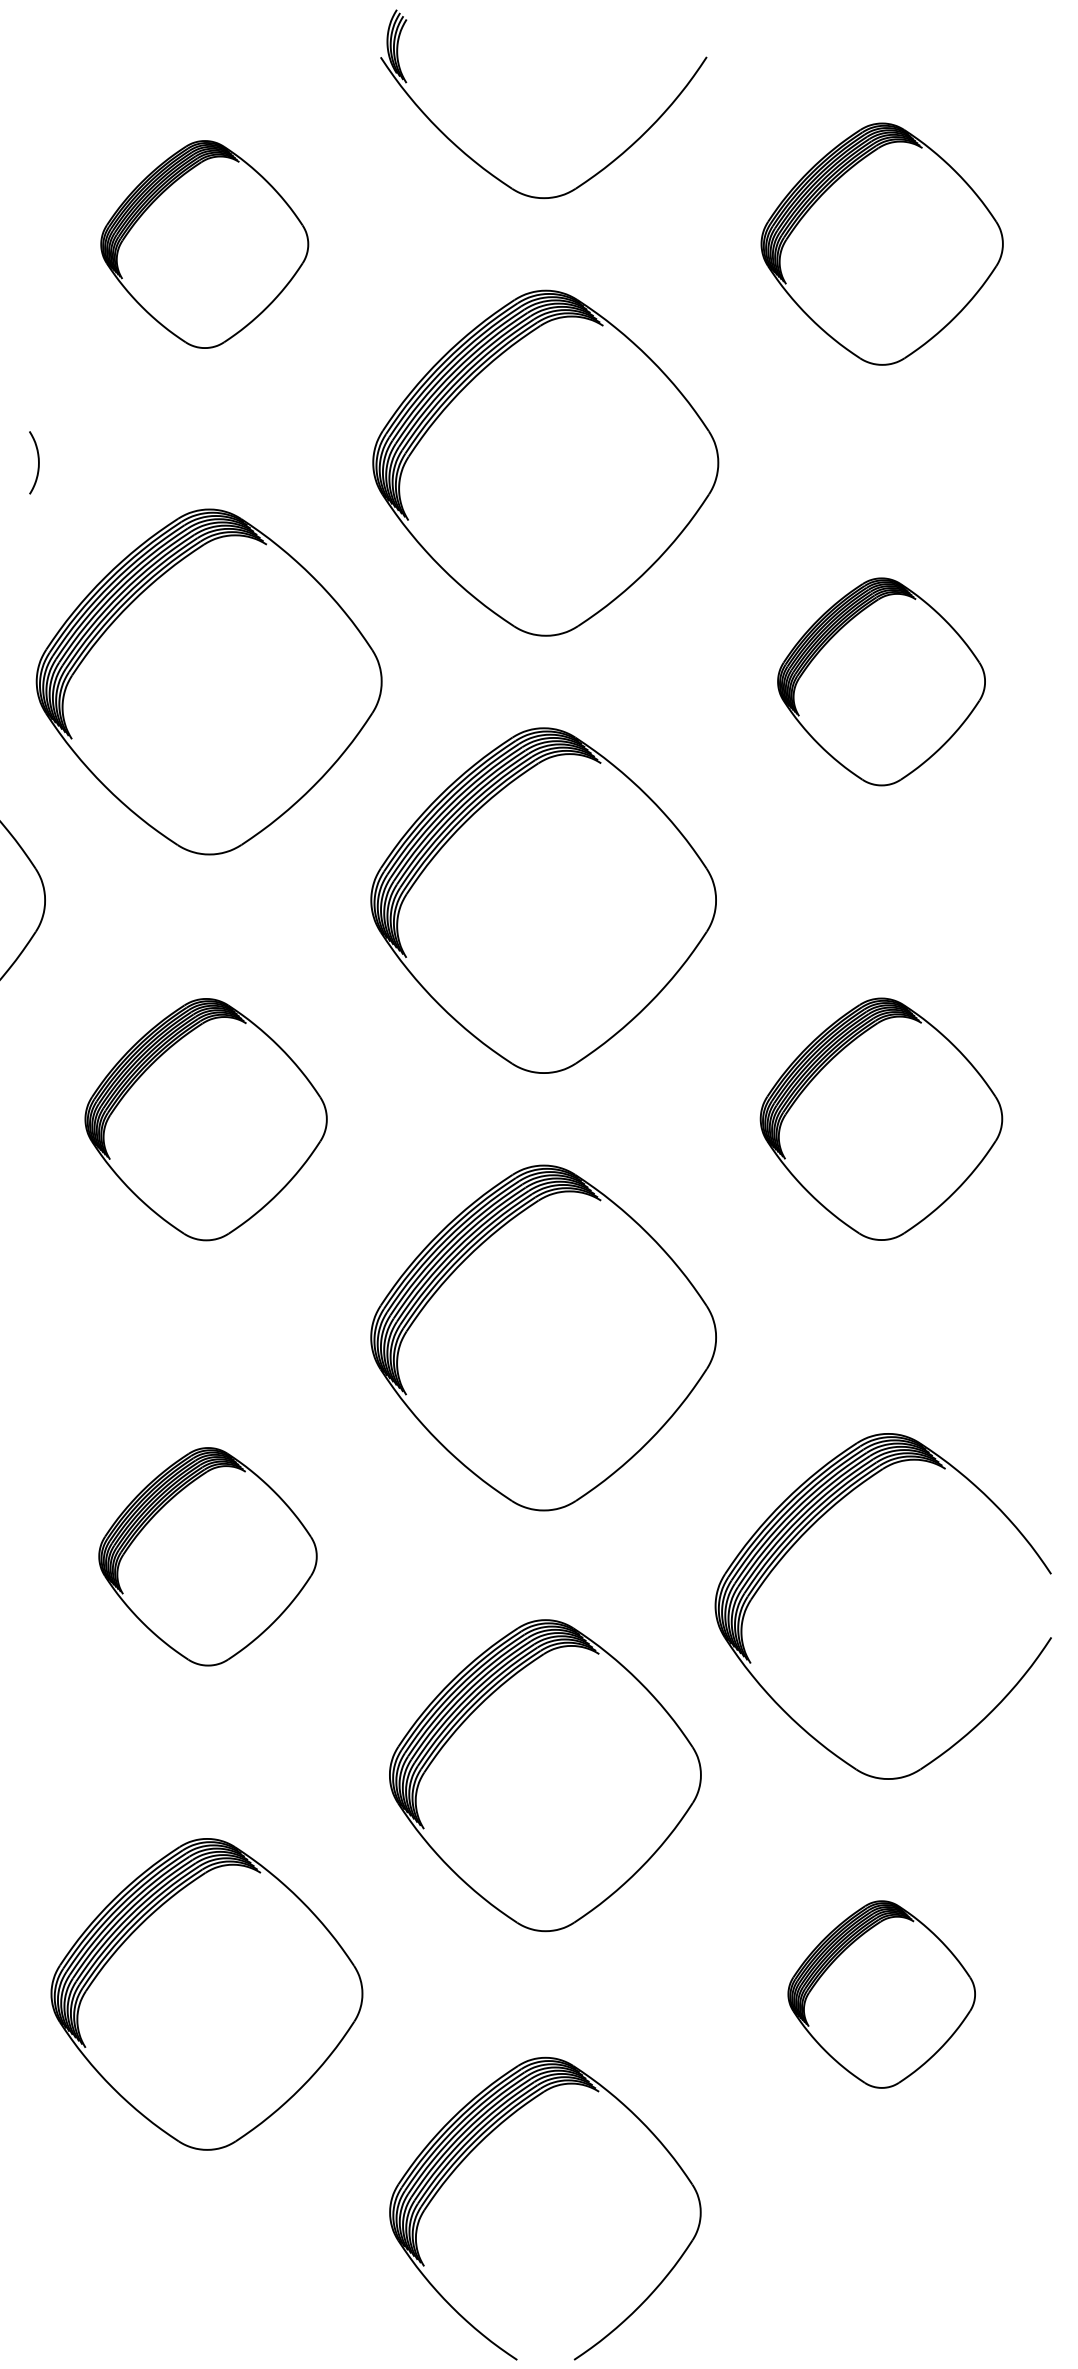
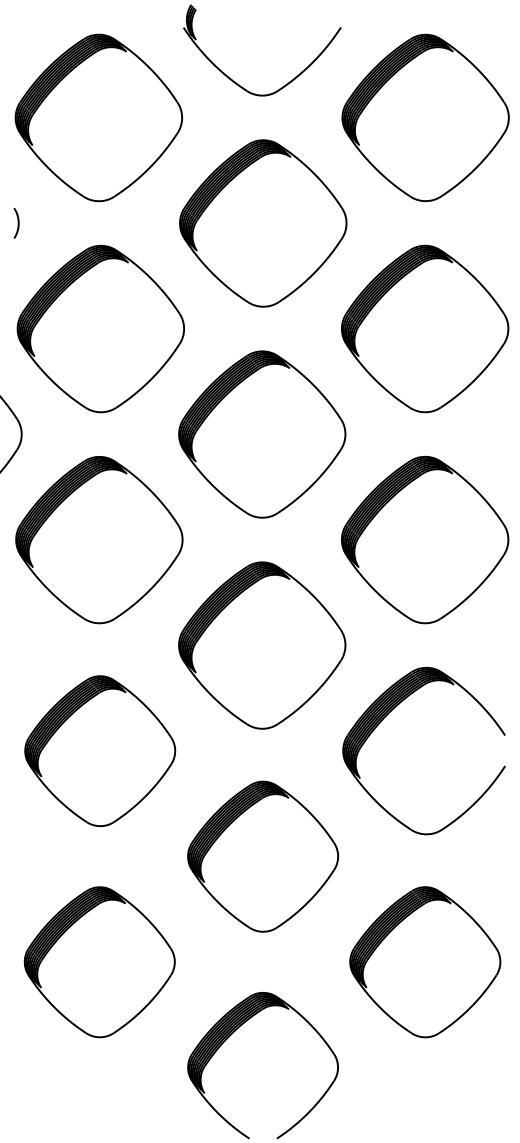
part: (204, 243) -> (98, 117), size x1.67
part: (882, 243) -> (425, 117), size x1.43
part: (882, 680) -> (425, 328), size x1.67
part: (882, 1118) -> (425, 539), size x1.43
part: (206, 1120) -> (99, 540), size x1.43
part: (809, 1530) -> (388, 714), moved
part: (208, 1555) -> (100, 750), size x1.43
part: (882, 1994) -> (425, 962), size x1.67

